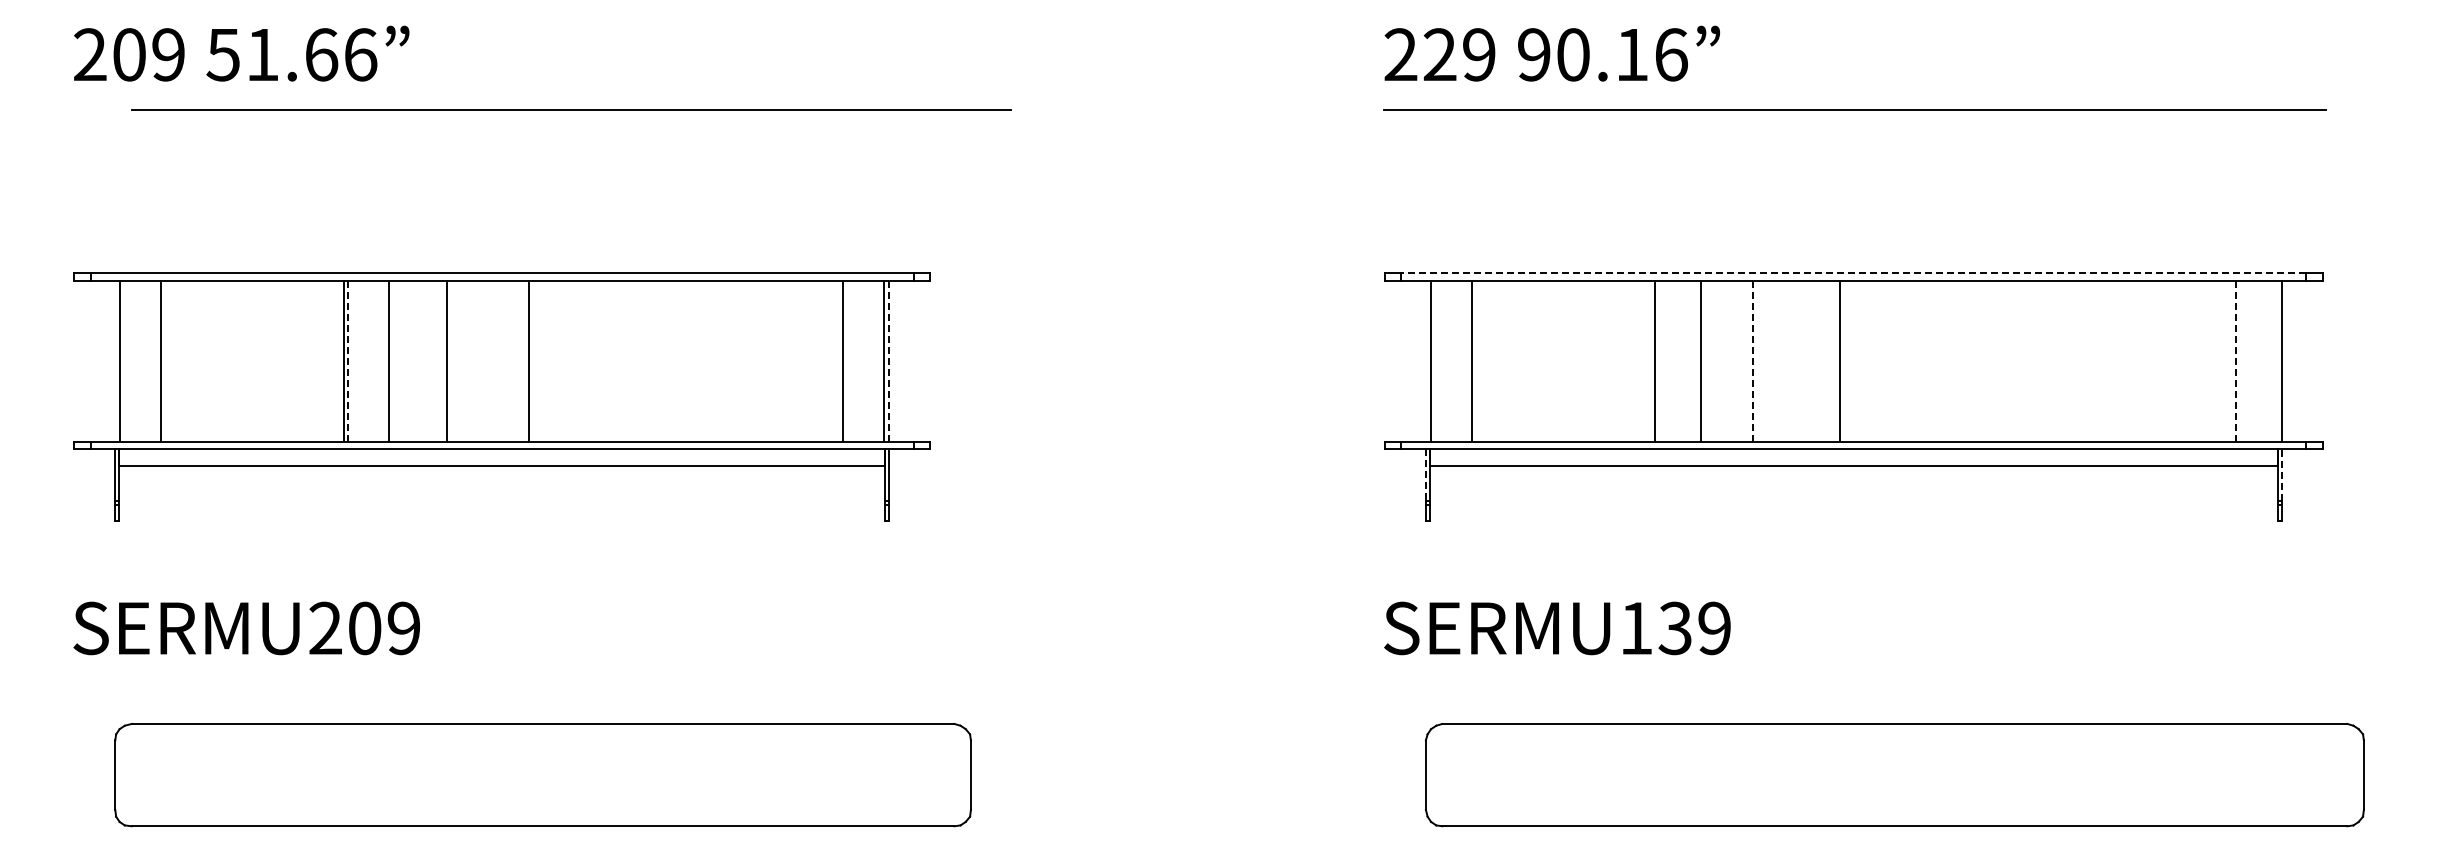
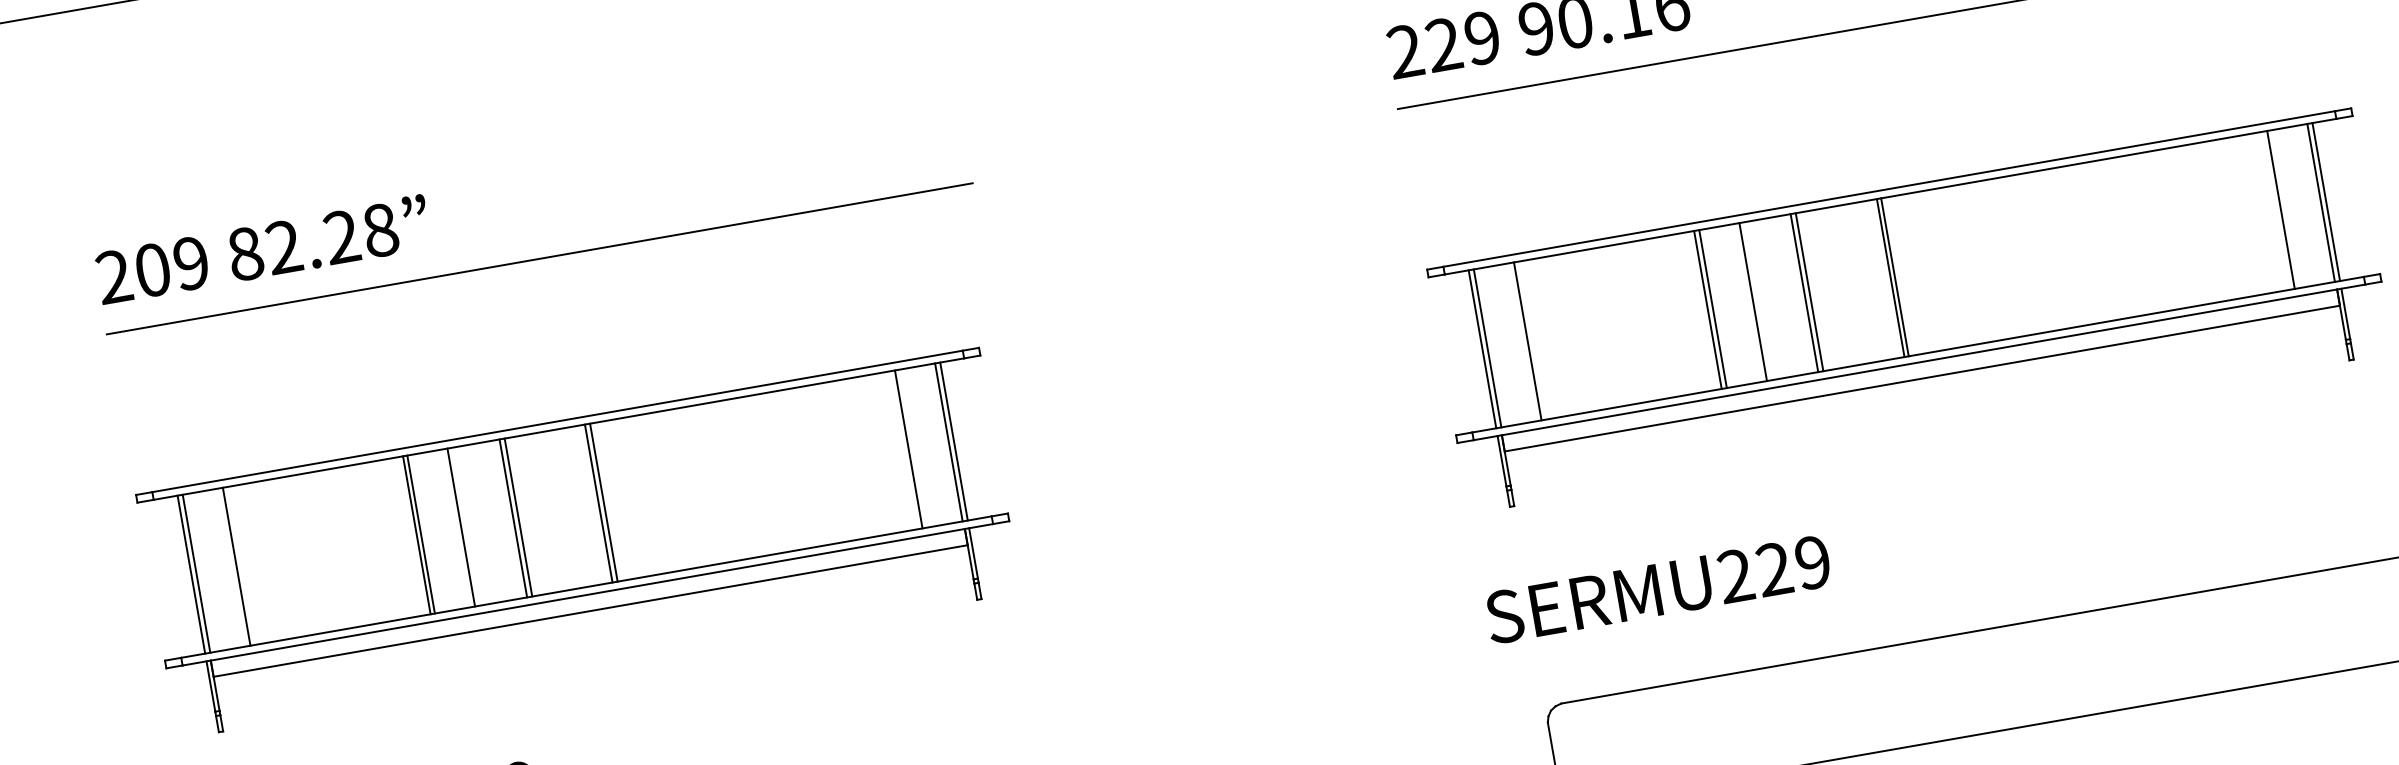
text: (291, 54) -> (312, 241), 51.66 -> 82.28
line: (571, 109) -> (539, 258), moved
line: (1853, 273) -> (1888, 189), dashed -> solid
line: (348, 360) -> (421, 533), dashed -> solid
line: (889, 360) -> (954, 440), dashed -> solid
line: (1752, 360) -> (1804, 292), dashed -> solid
line: (2236, 360) -> (2281, 209), dashed -> solid
line: (115, 361) -> (191, 574), added
line: (441, 361) -> (512, 518), added
line: (533, 361) -> (603, 502), added
line: (1425, 361) -> (1482, 349), added
line: (1659, 361) -> (1712, 309), added
line: (1757, 361) -> (1809, 292), added
line: (1844, 361) -> (1895, 277), added
line: (2277, 361) -> (2321, 202), added
line: (1425, 475) -> (1501, 461), dashed -> solid
line: (2282, 475) -> (2346, 314), dashed -> solid
text: (1655, 628) -> (1754, 572), SERMU139 -> SERMU229

